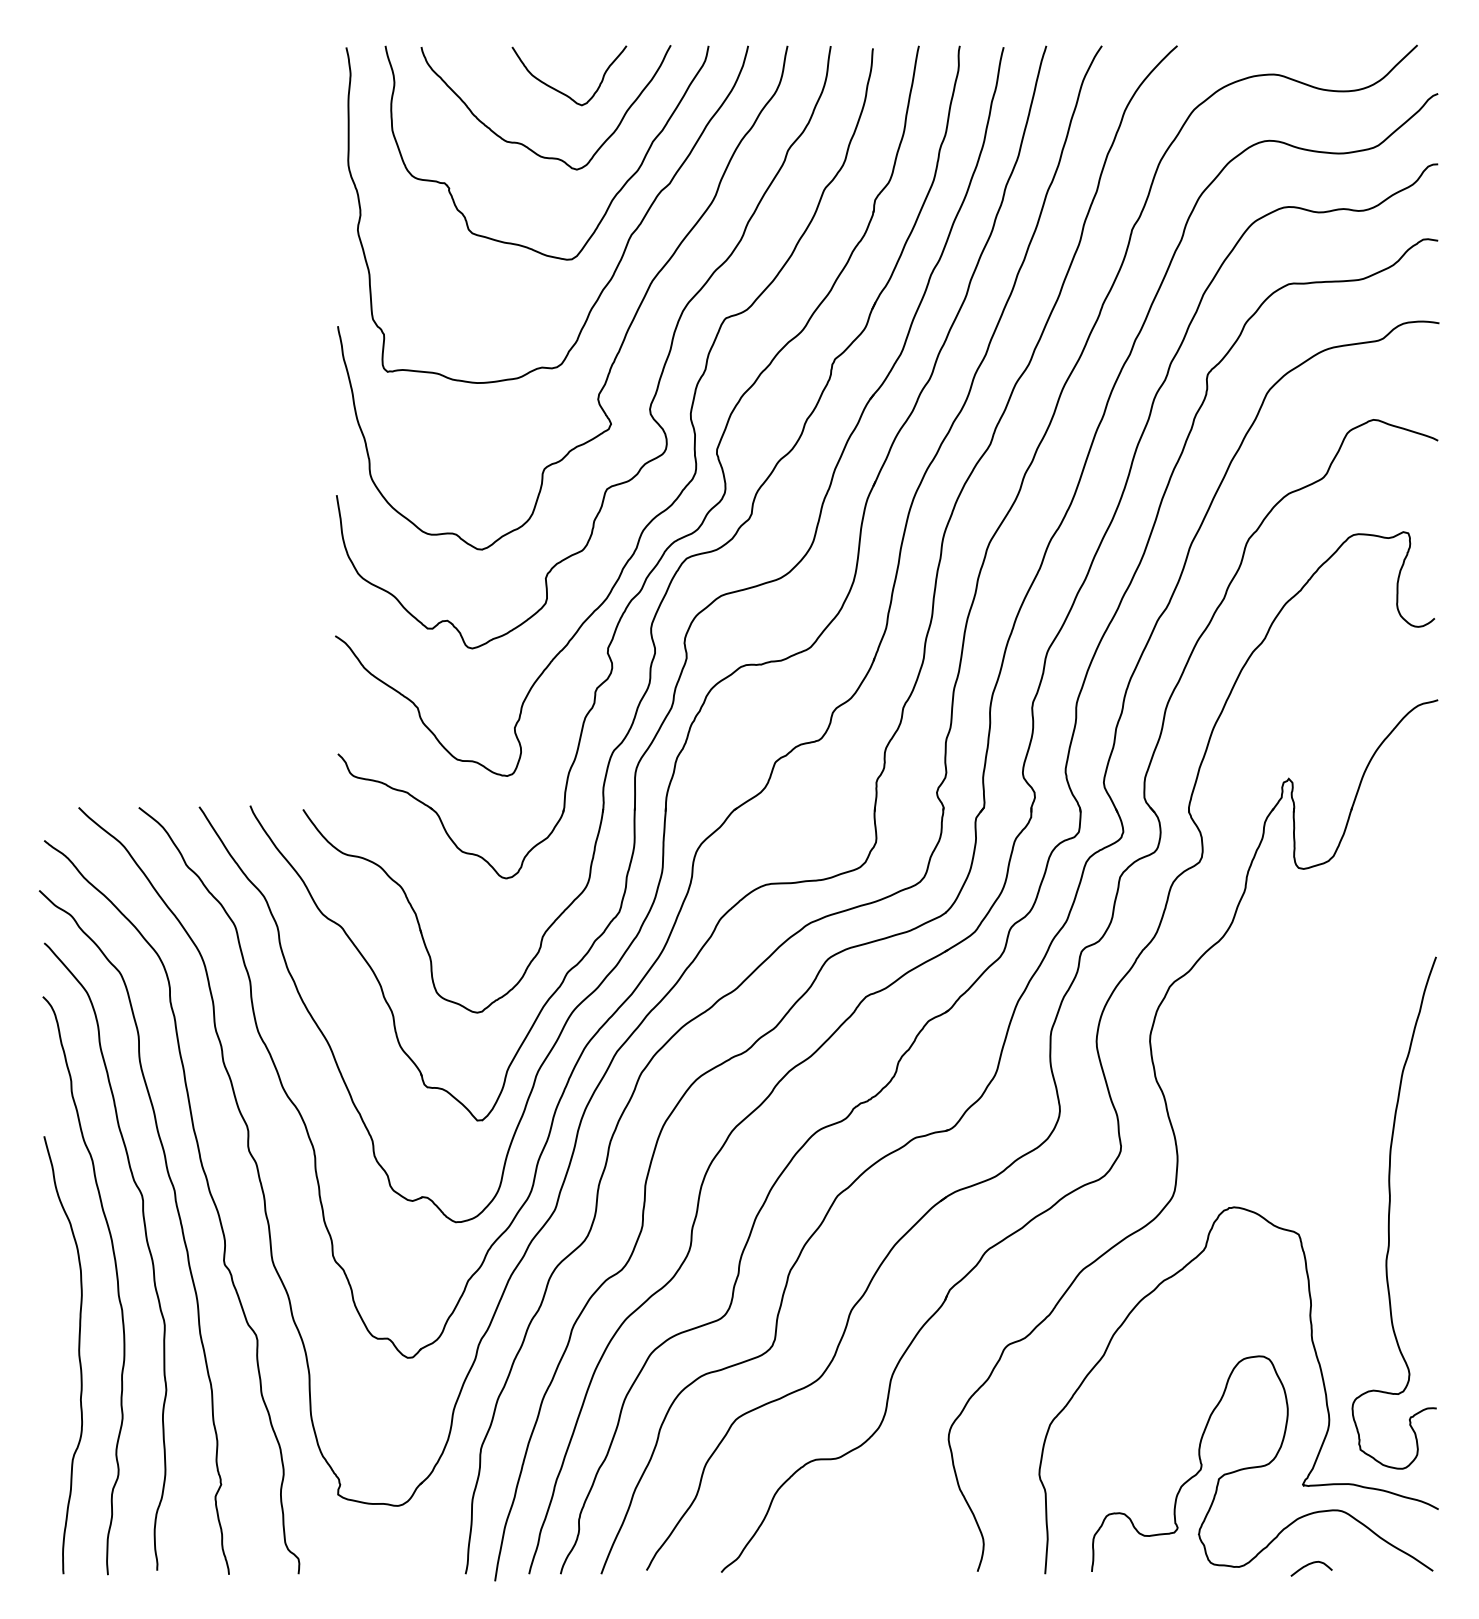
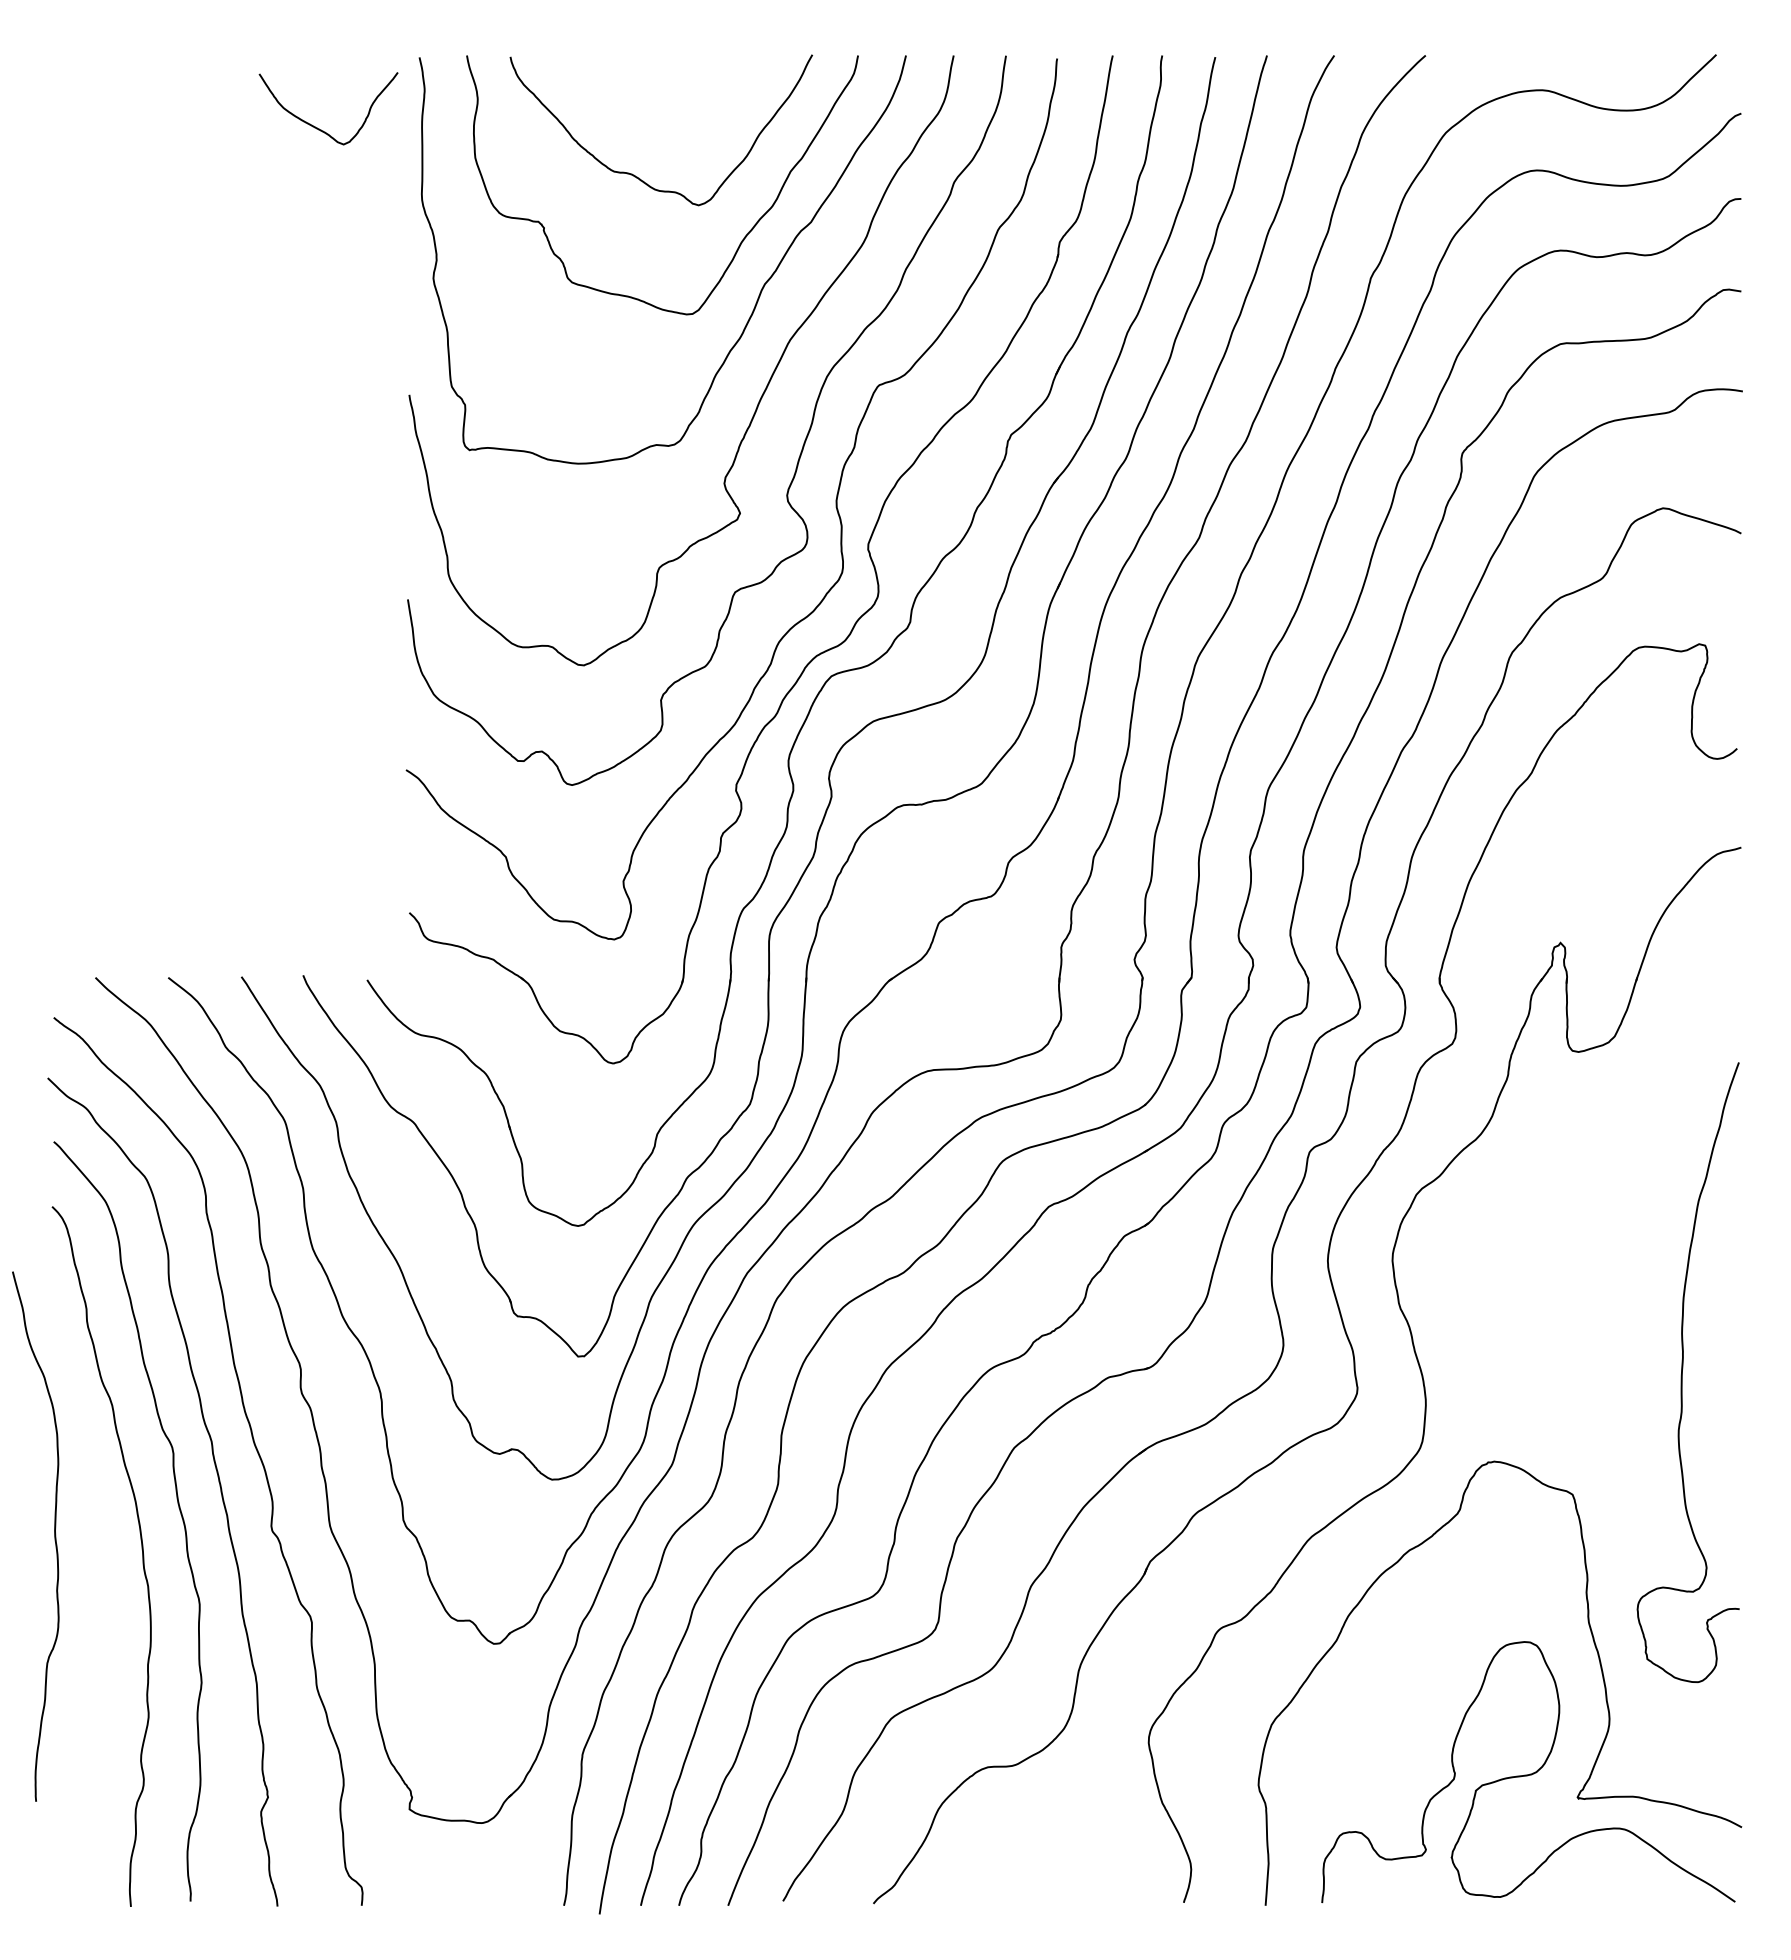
curve: (561, 92) -> (319, 128), moved
curve: (1389, 1213) -> (1682, 1372), moved
curve: (78, 1355) -> (54, 1536), moved
curve: (1310, 1564) -> (1586, 1894), removed

